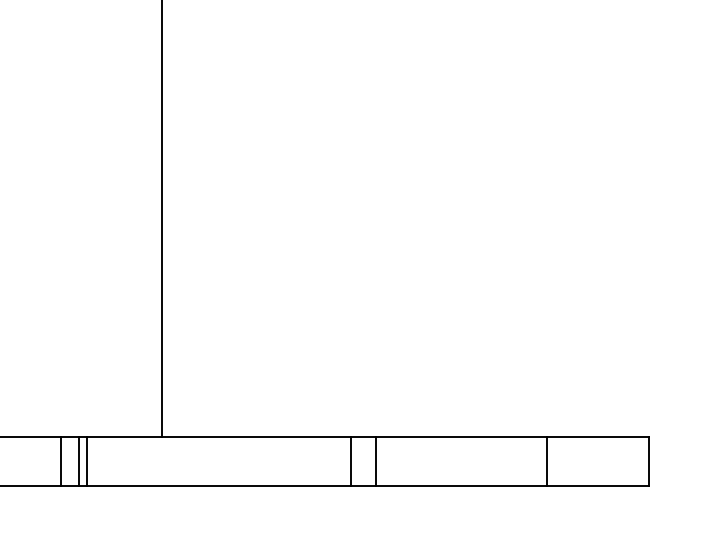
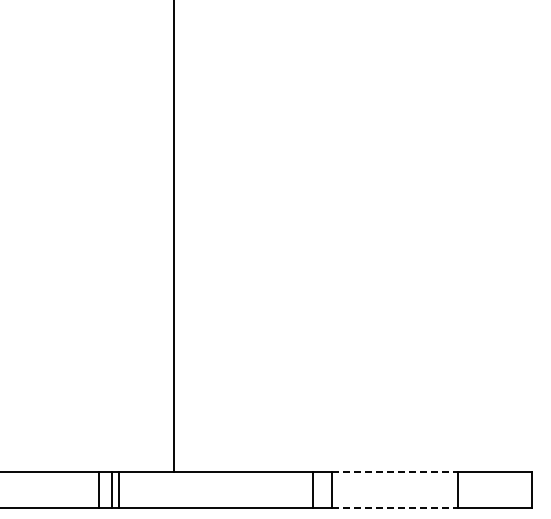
line: (461, 437) -> (394, 472), solid -> dashed
line: (461, 486) -> (394, 508), solid -> dashed

